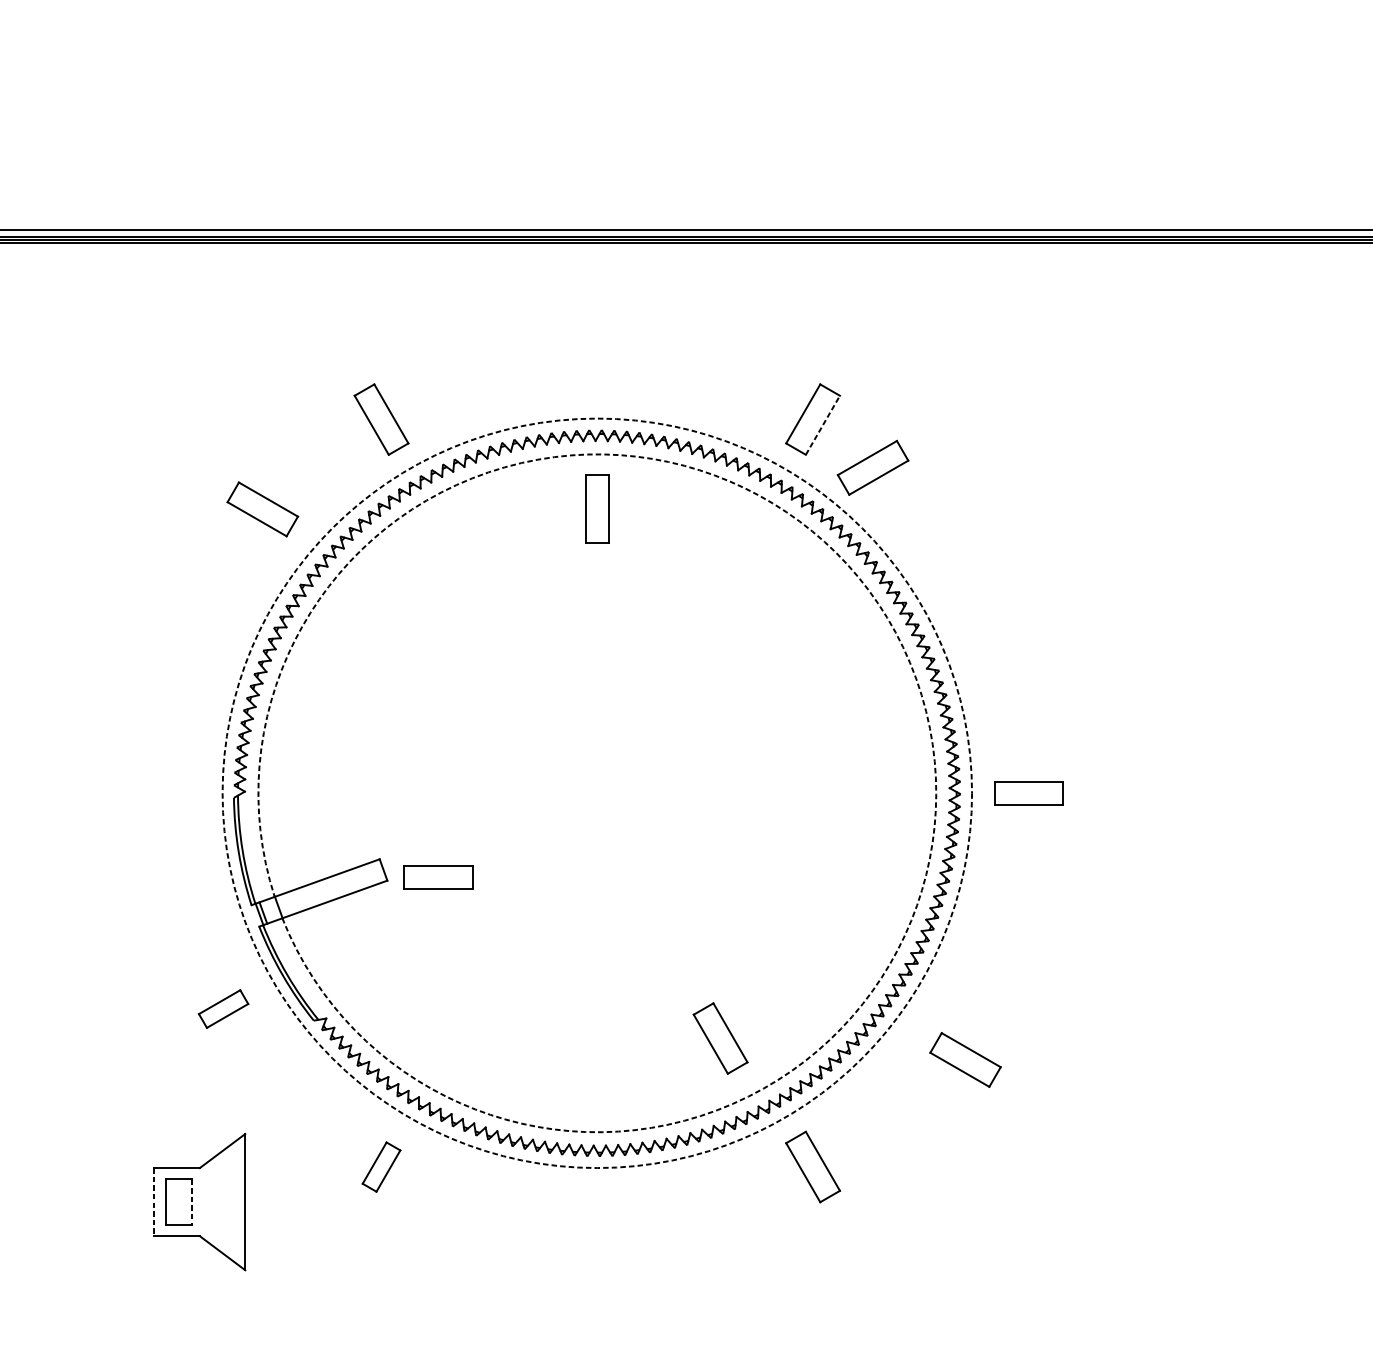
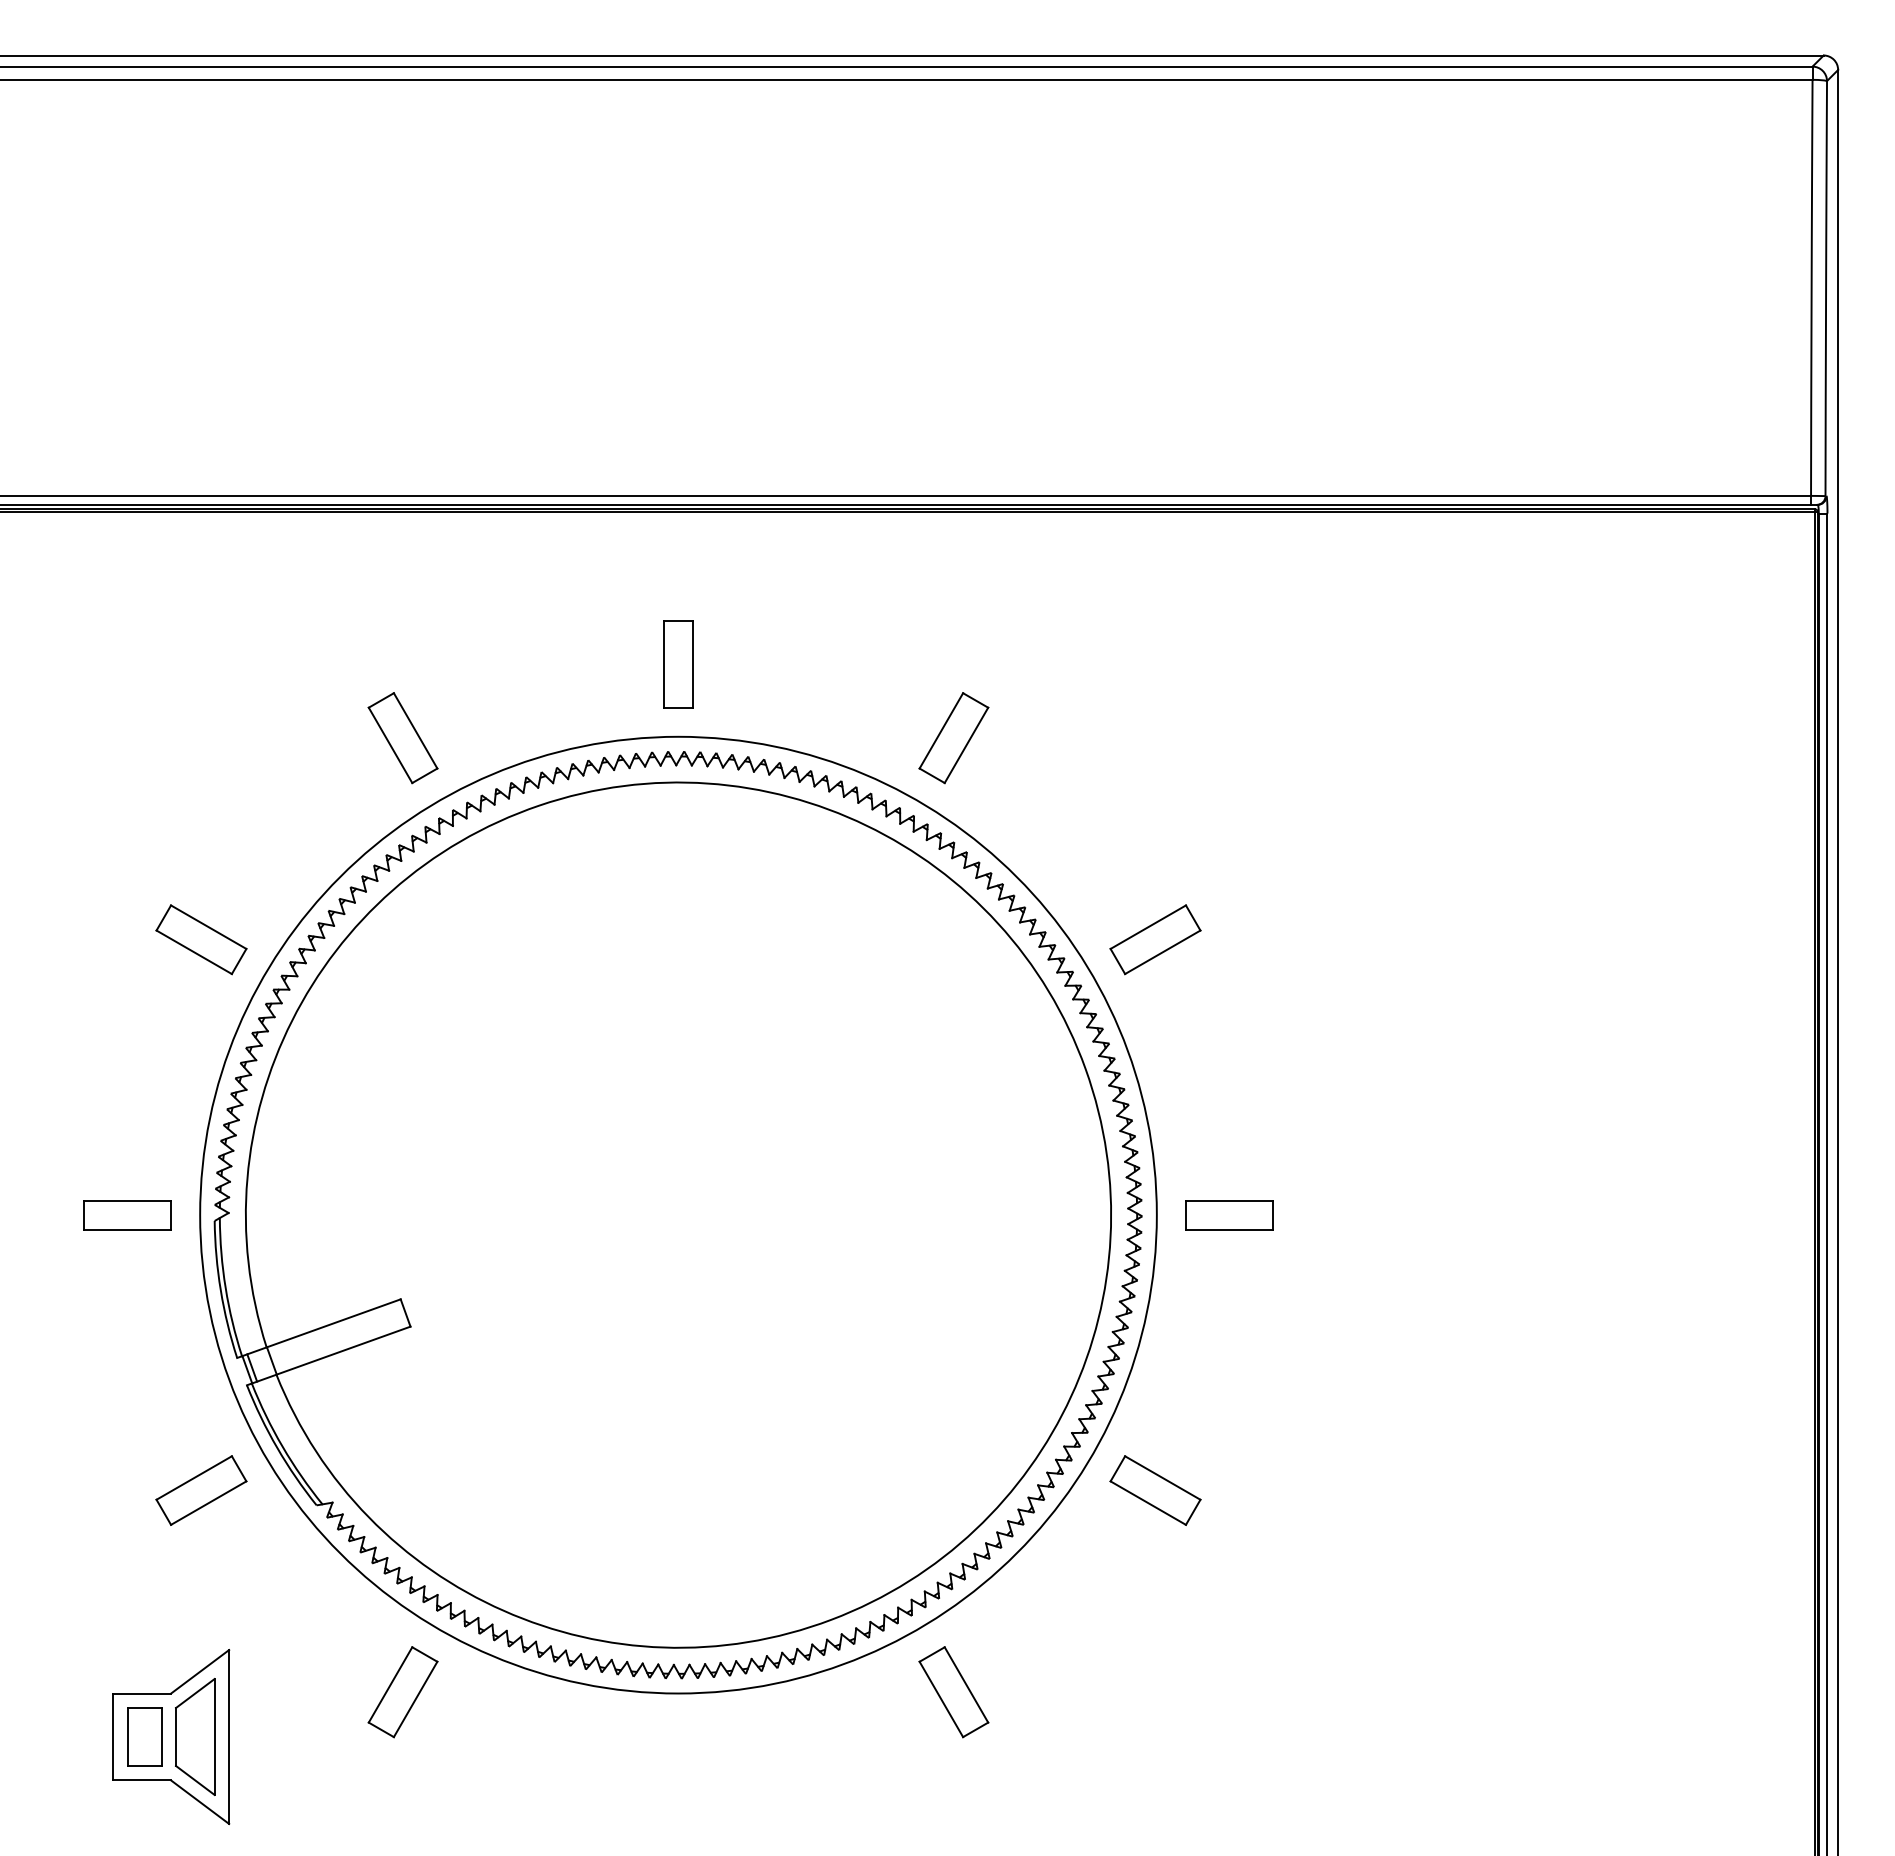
line: (822, 424) -> (966, 744), dashed -> solid
part: (873, 467) -> (1155, 939), moved
part: (262, 509) -> (201, 939), moved
part: (597, 509) -> (678, 664), moved
arc: (916, 679) -> (1085, 1069), dashed -> solid
circle: (597, 792) -> (678, 1214), dashed -> solid
part: (438, 877) -> (127, 1215), moved
part: (223, 1009) -> (201, 1490), size x1.43
part: (720, 1038) -> (835, 1528), removed
part: (965, 1059) -> (1155, 1490), moved
part: (381, 1167) -> (402, 1692), size x1.43
part: (218, 1201) -> (195, 1736), added
line: (154, 1202) -> (113, 1737), dashed -> solid
line: (192, 1202) -> (161, 1737), dashed -> solid

